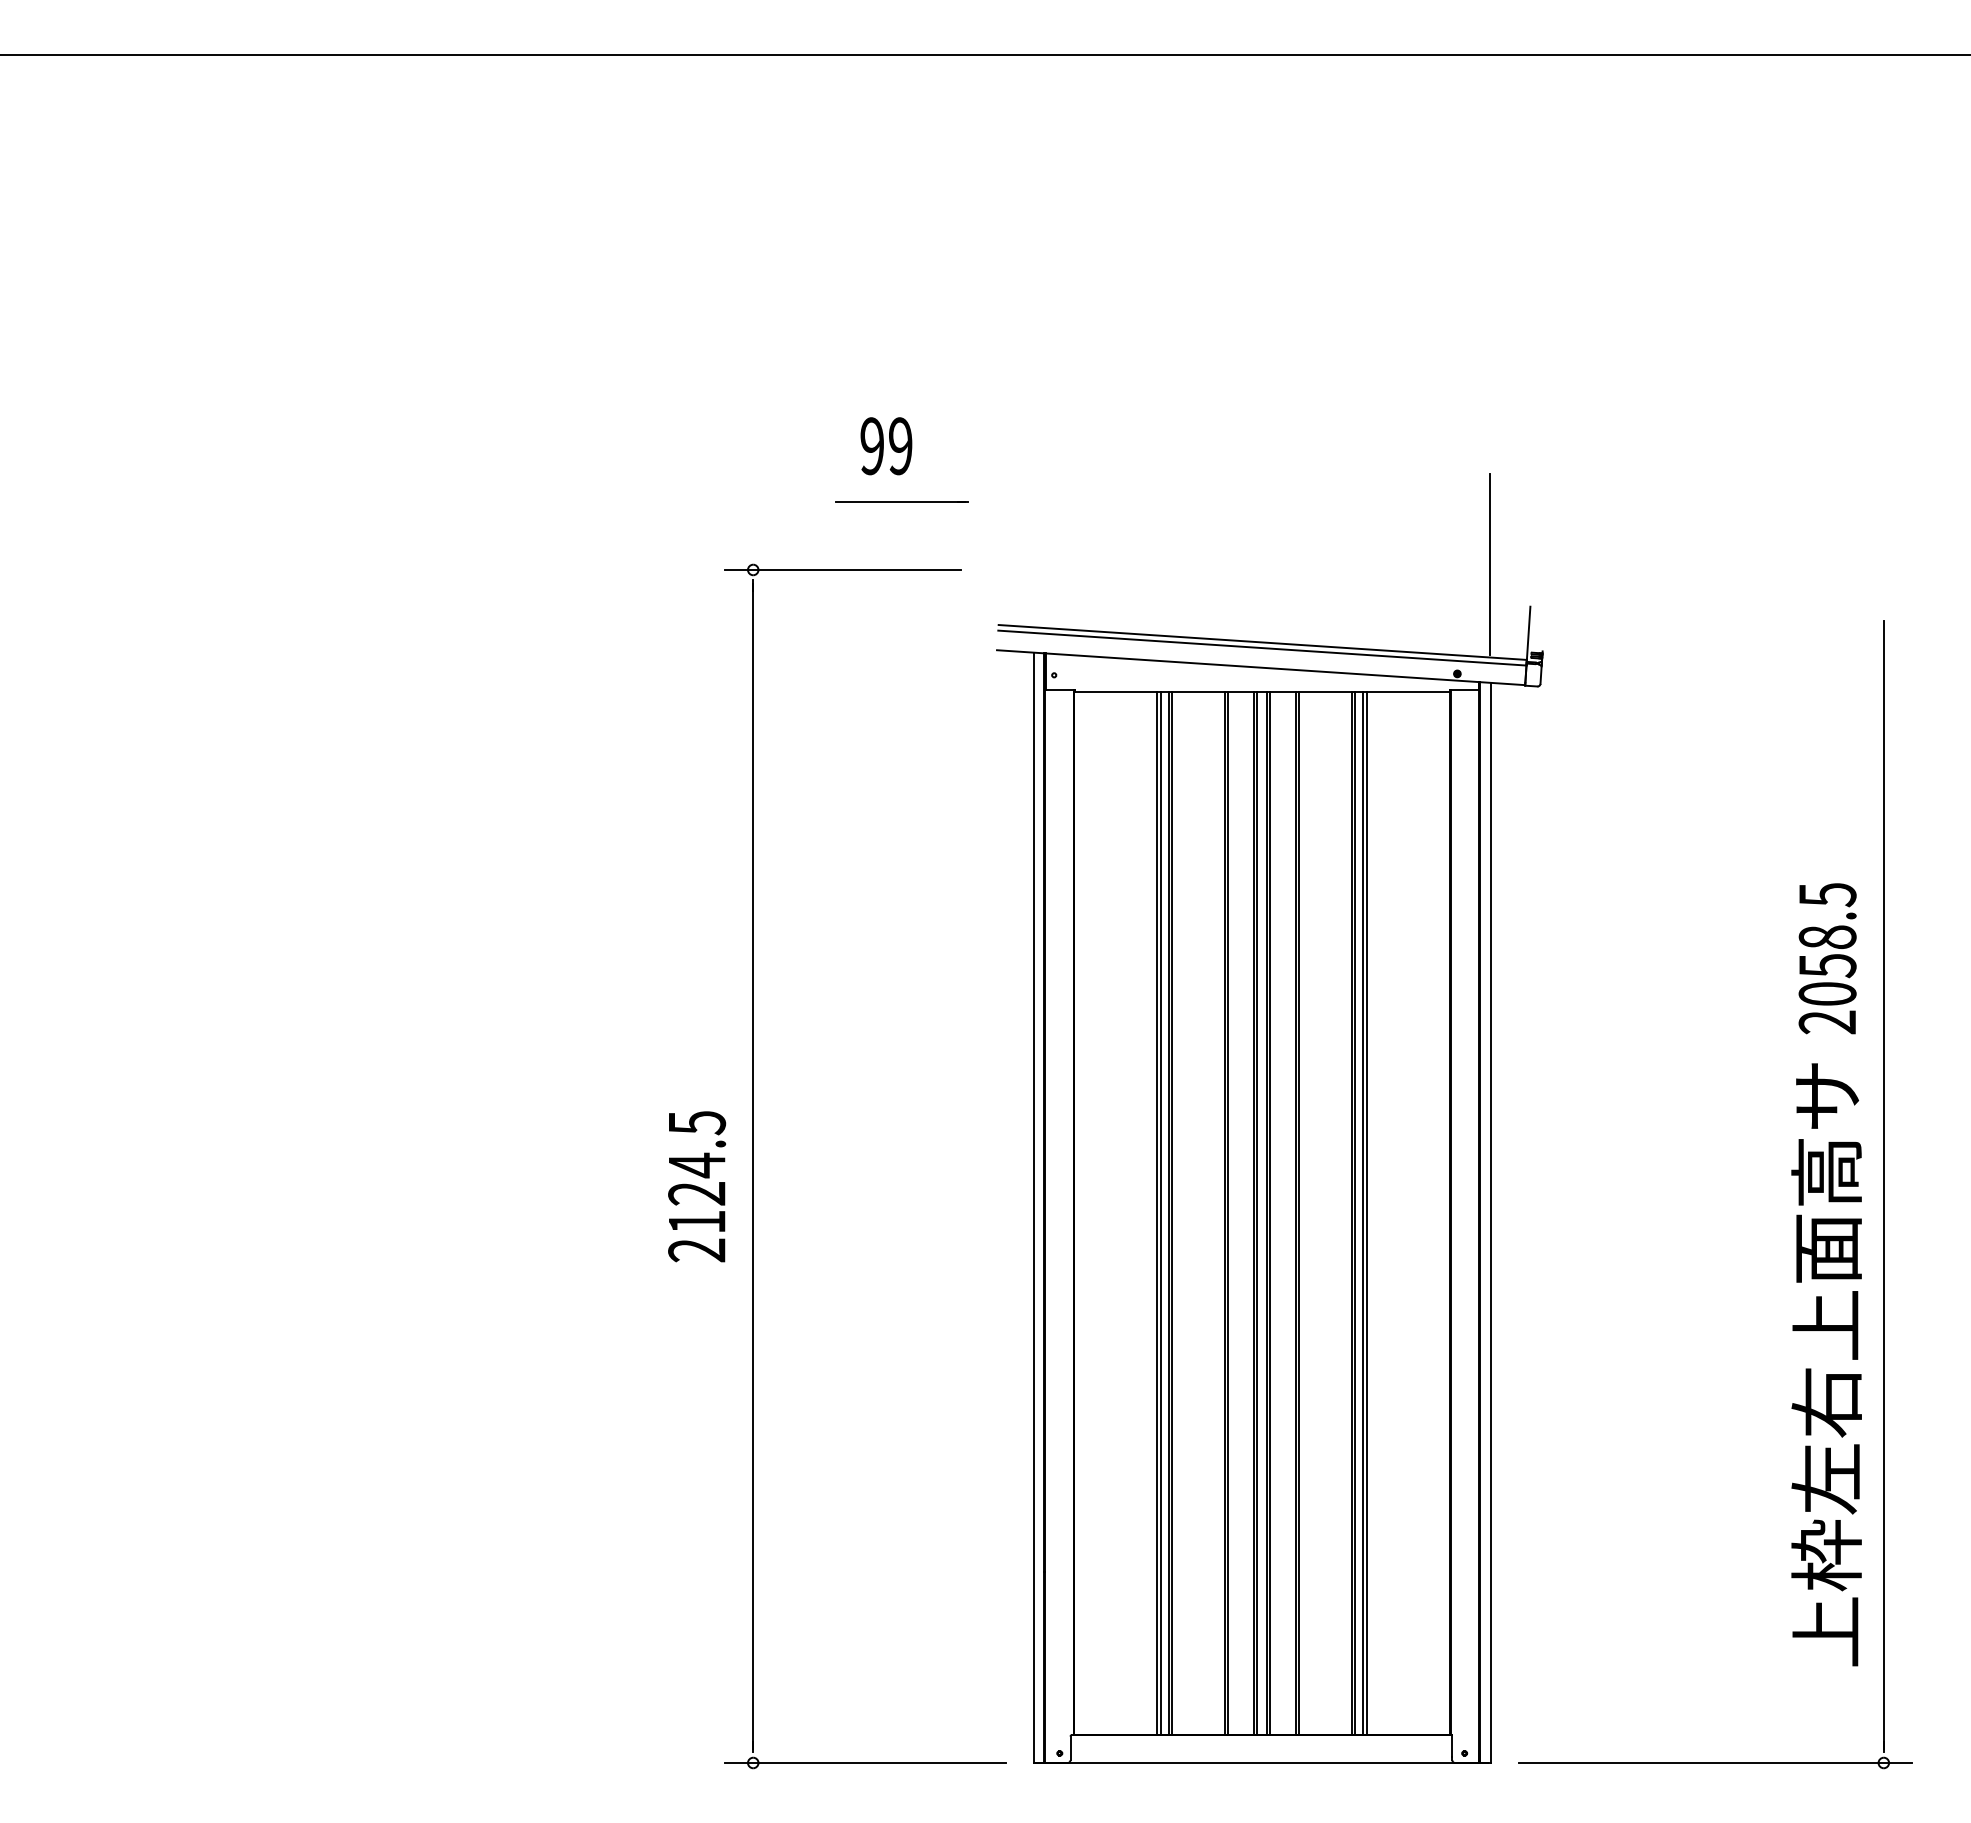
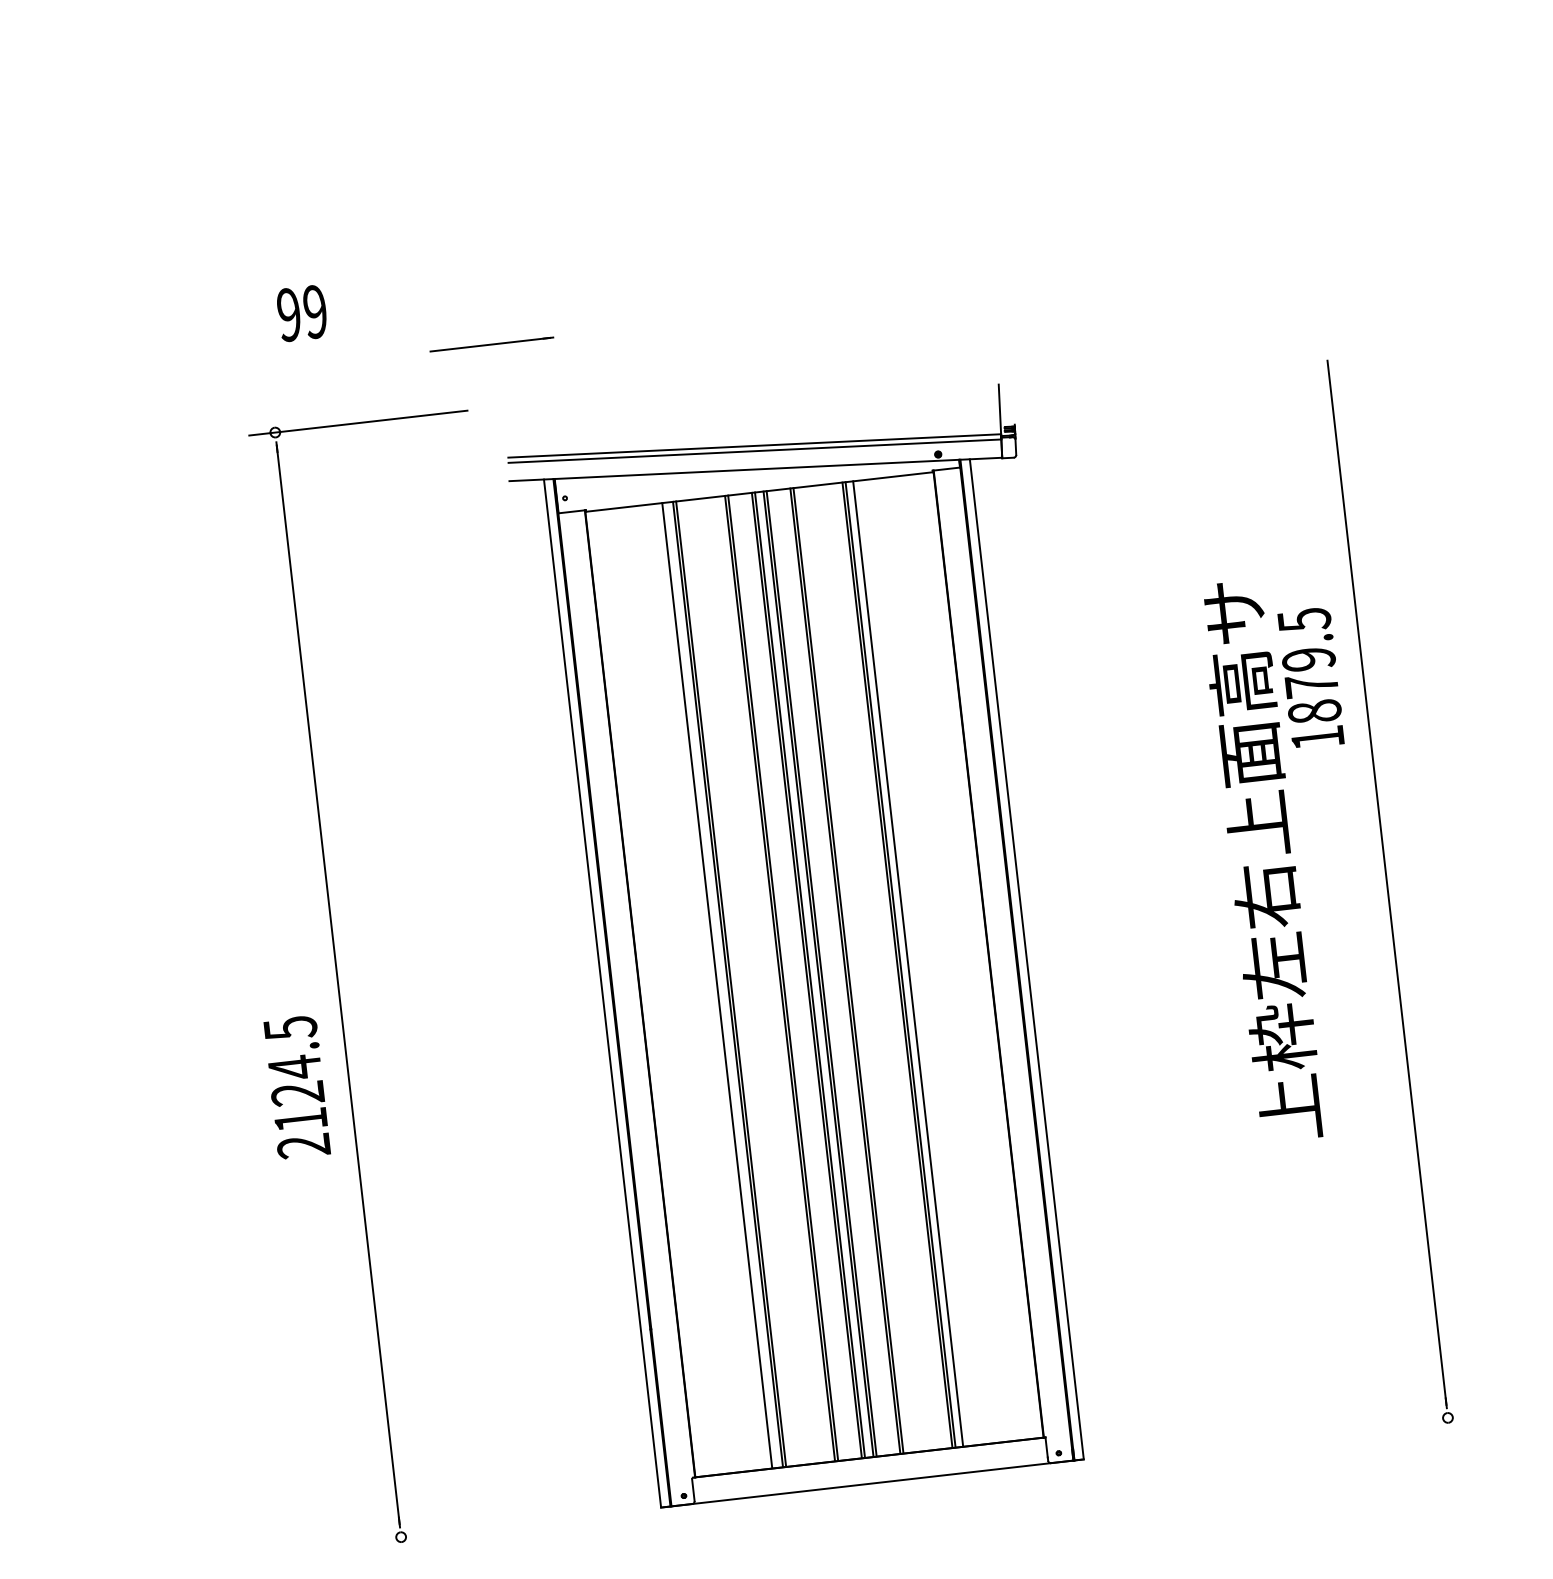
text: (886, 446) -> (302, 313), moved
line: (901, 501) -> (491, 343), moved
line: (1489, 564) -> (956, 349), removed
text: (1827, 979) -> (1313, 698), 2058.5 -> 1879.5
text: (697, 1186) -> (297, 1087), moved
line: (1160, 1213) -> (720, 985), removed
line: (1366, 1213) -> (911, 963), removed
text: (1826, 1364) -> (1262, 860), moved
line: (865, 1762) -> (505, 1524), removed
line: (1714, 1762) -> (1291, 1435), removed

